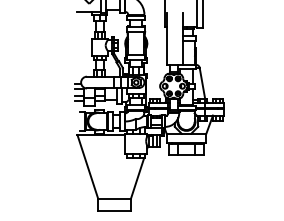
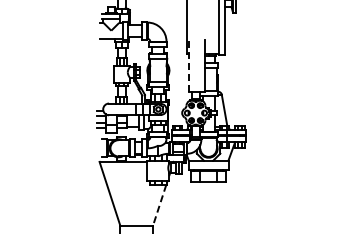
line: (166, 38) -> (188, 65), solid -> dashed
line: (137, 178) -> (159, 205), solid -> dashed

